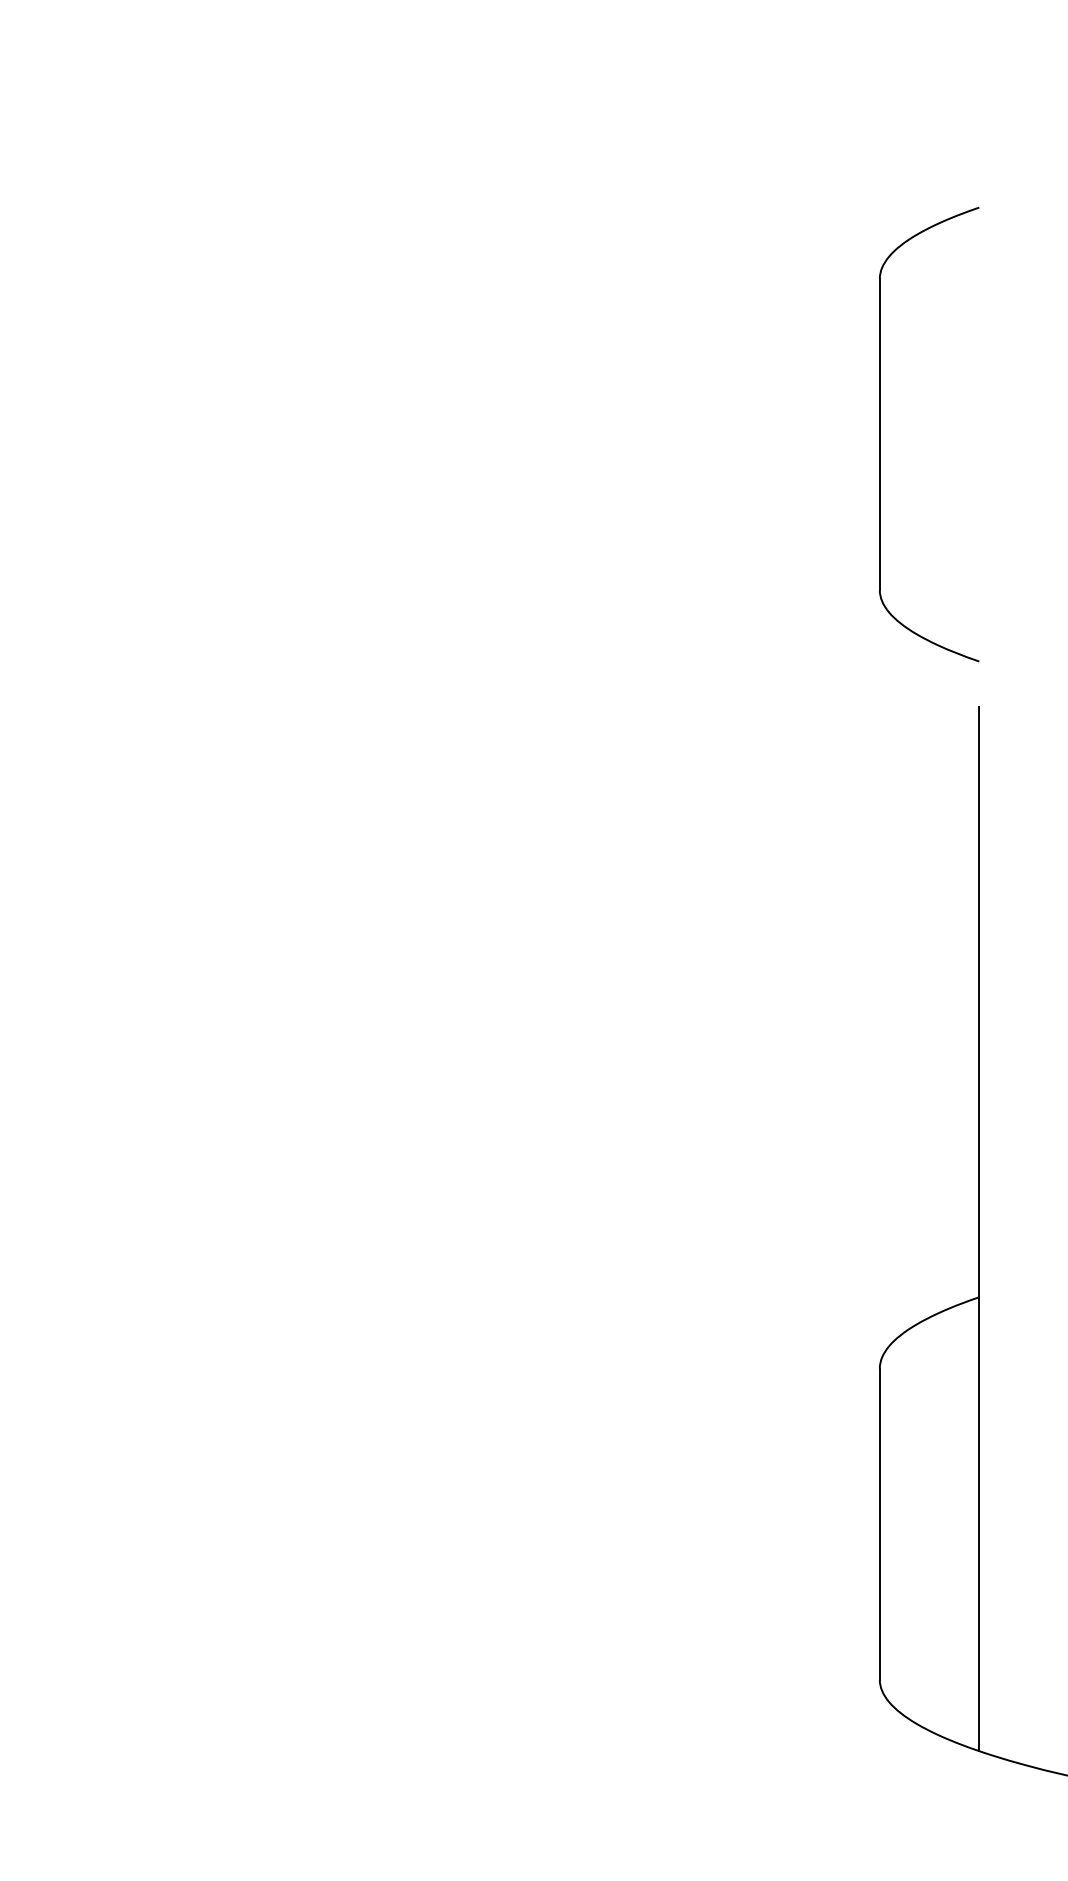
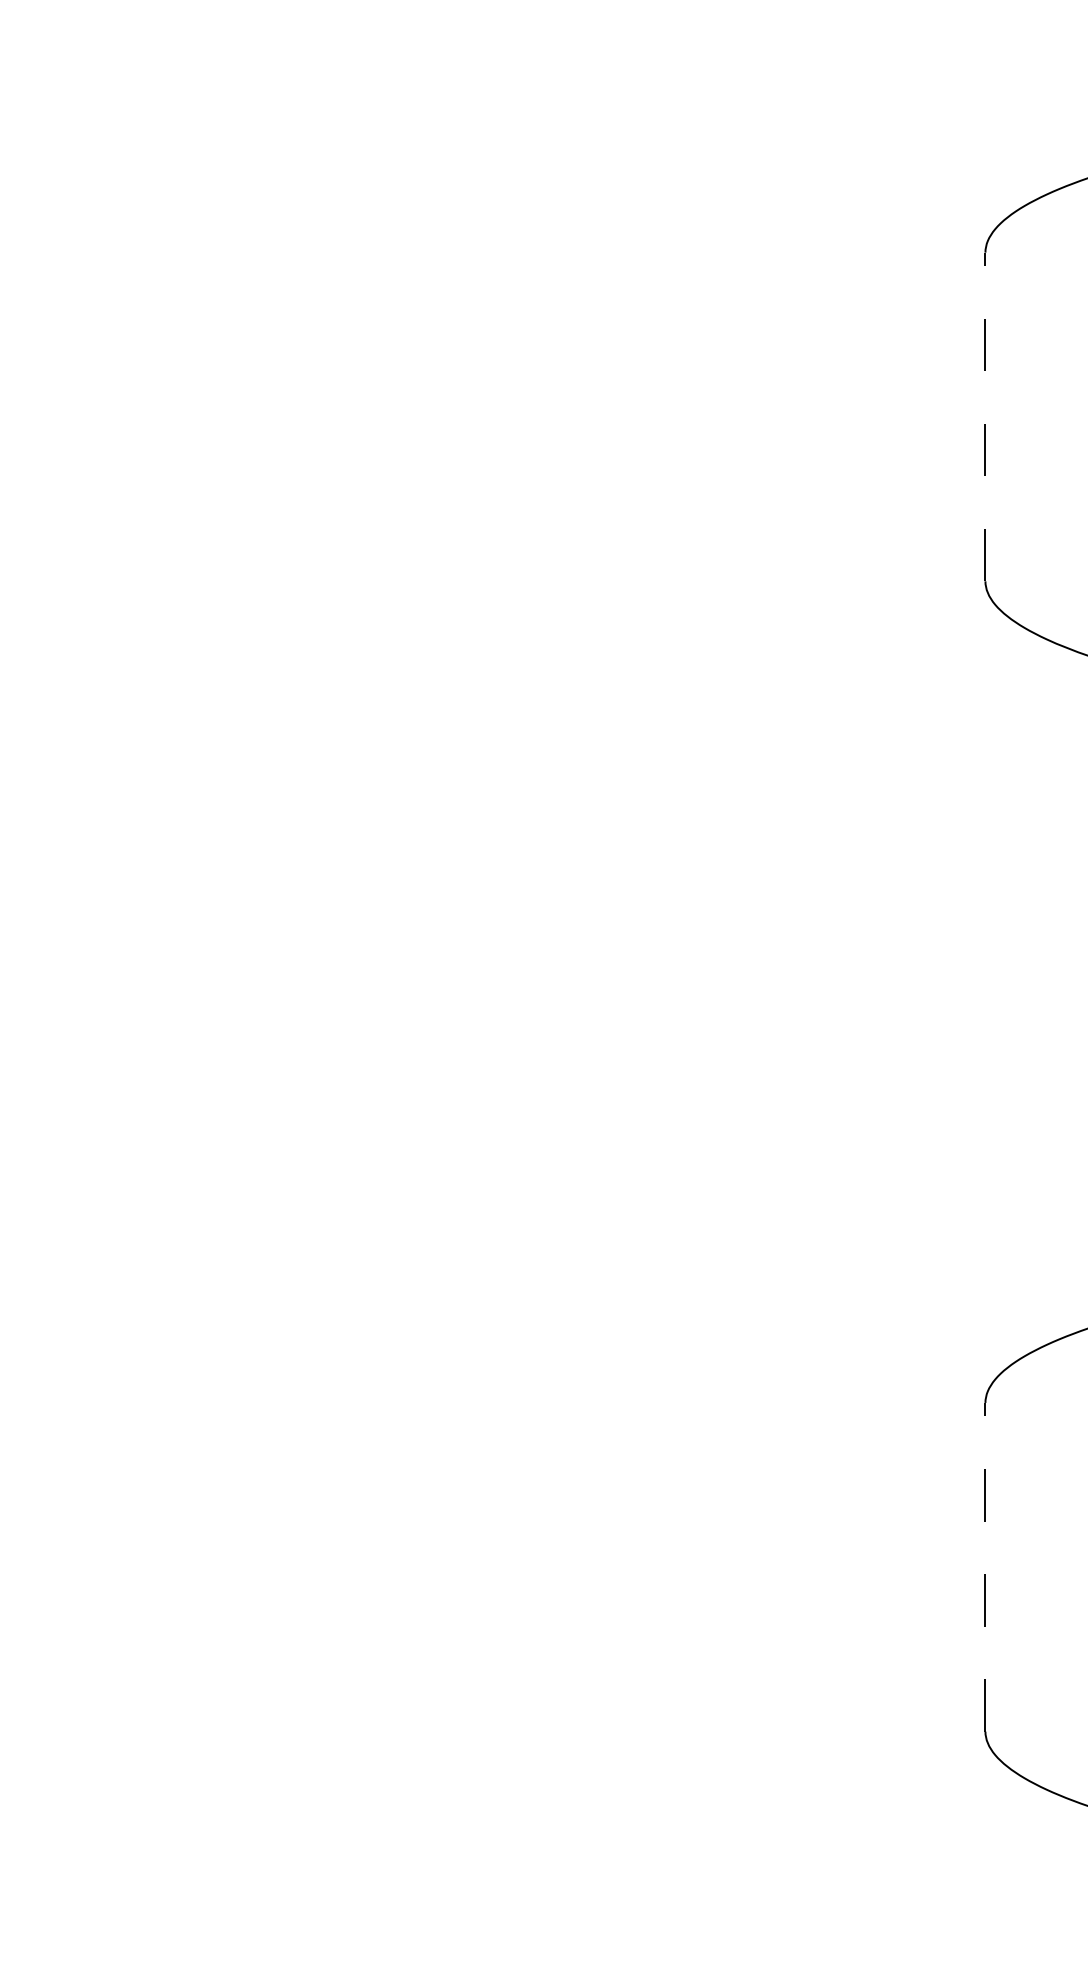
line: (879, 434) -> (985, 416), solid -> dashed
line: (879, 1524) -> (985, 1567), solid -> dashed

